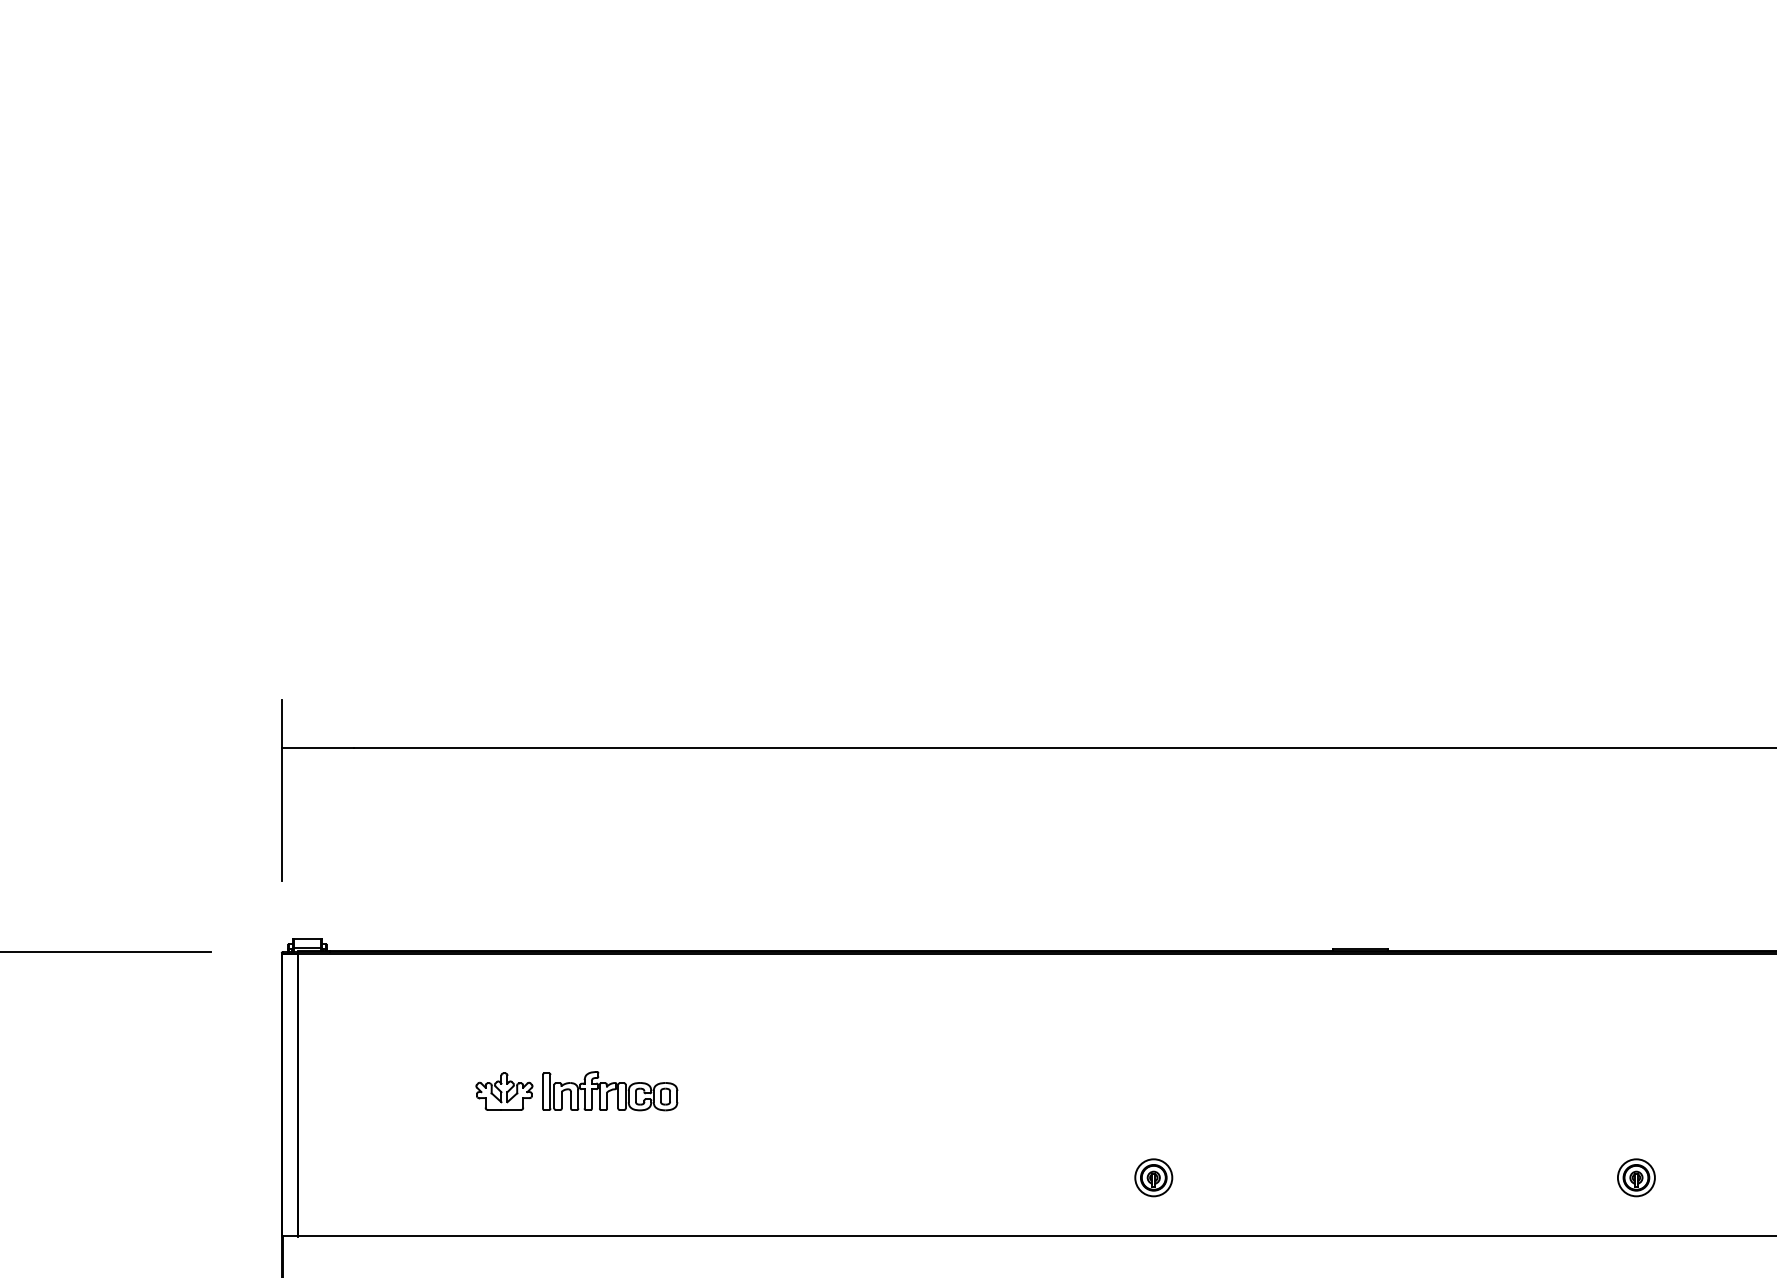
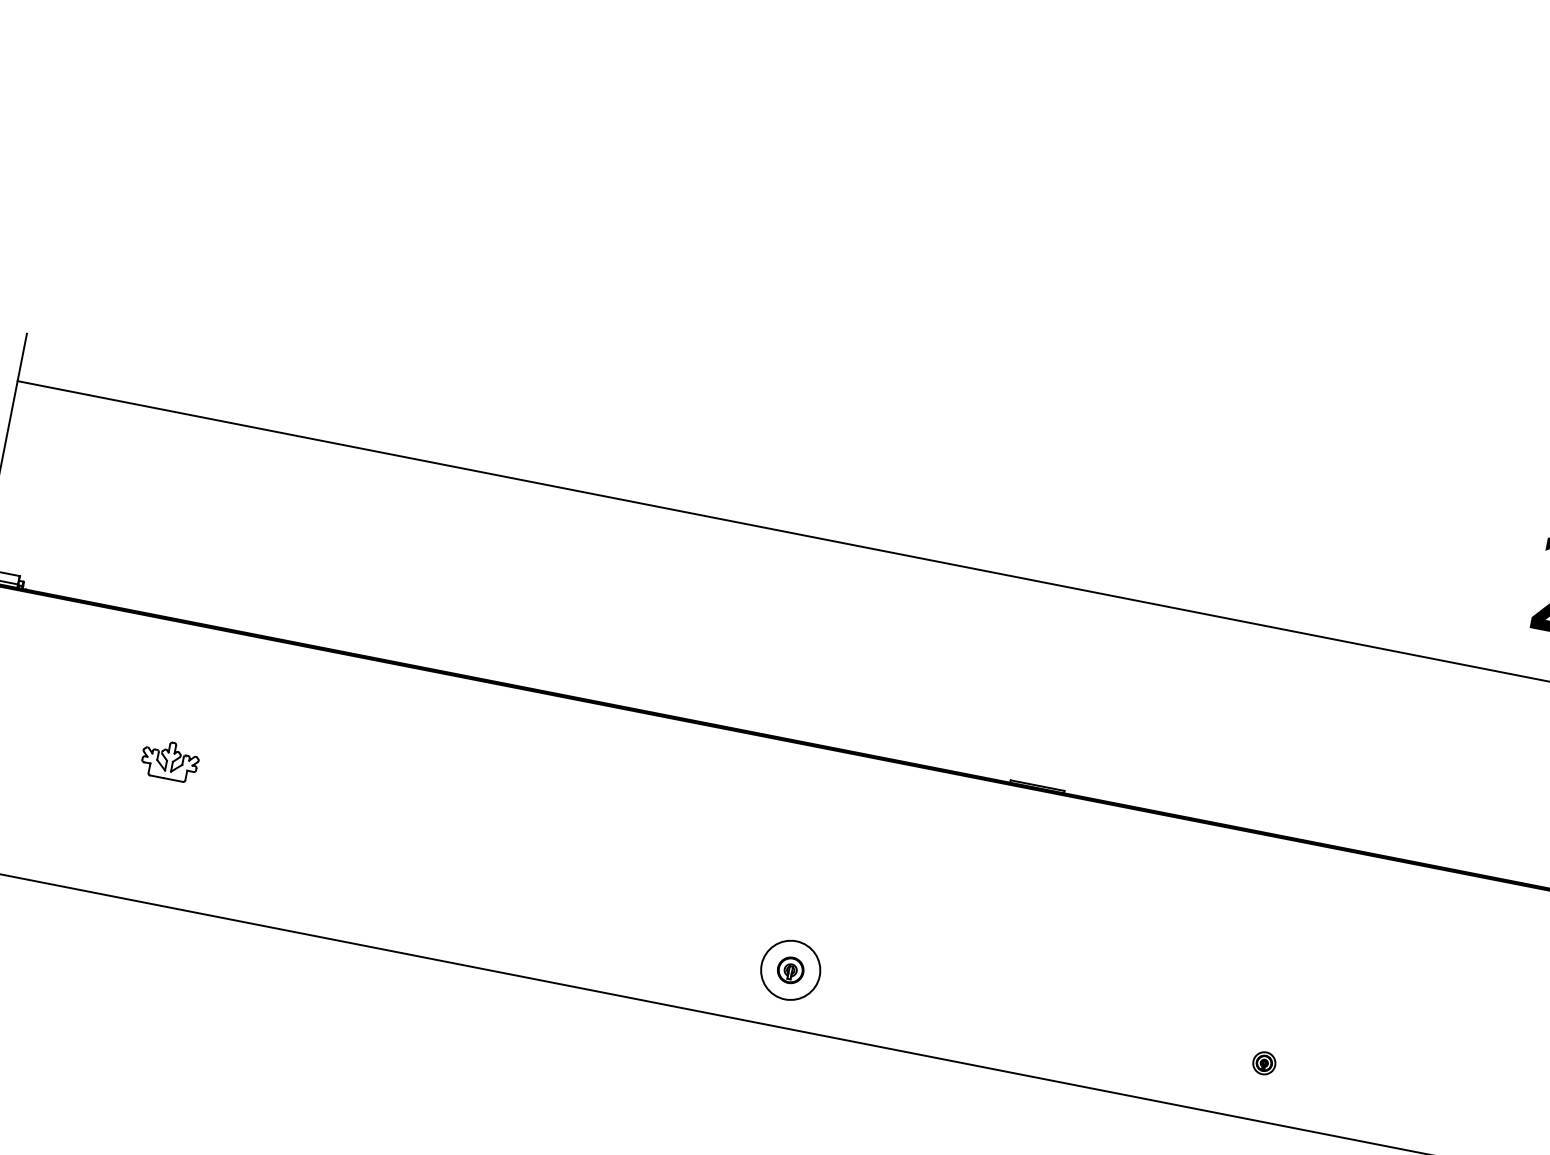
part: (610, 1091) -> (274, 781), removed
circle: (1153, 1177) -> (790, 969), size x1.6
part: (1636, 1177) -> (1264, 1062), size x0.6

